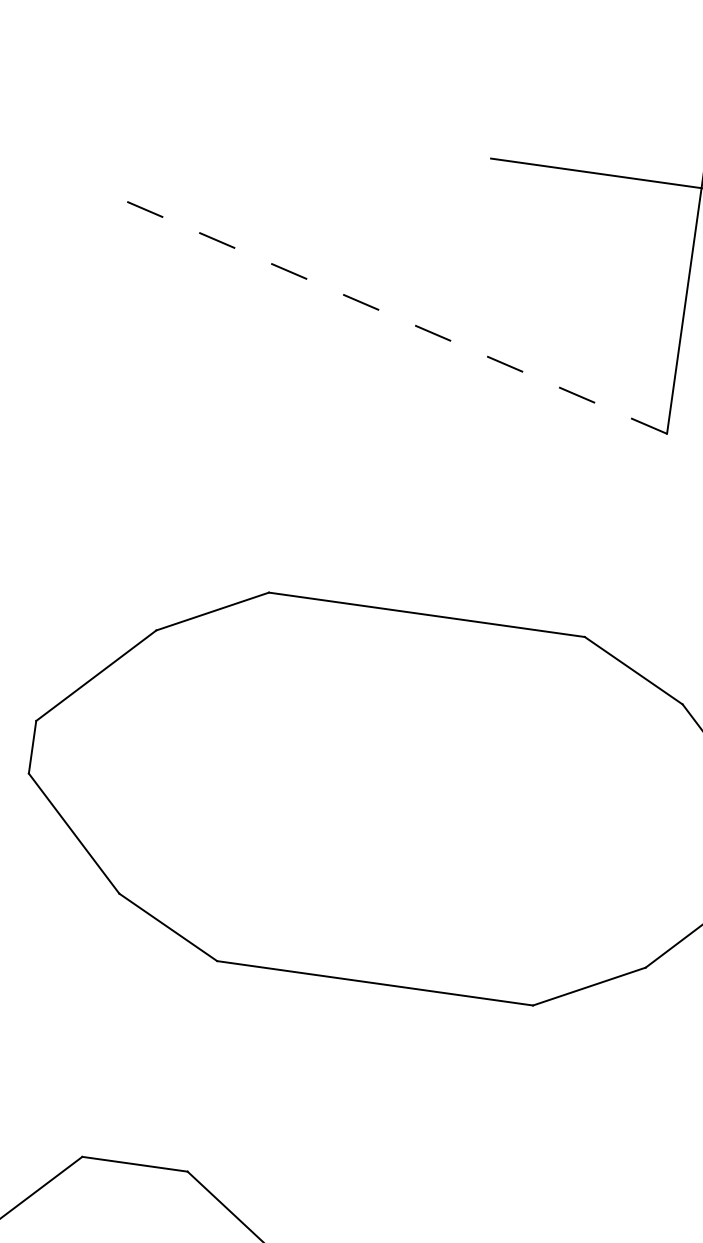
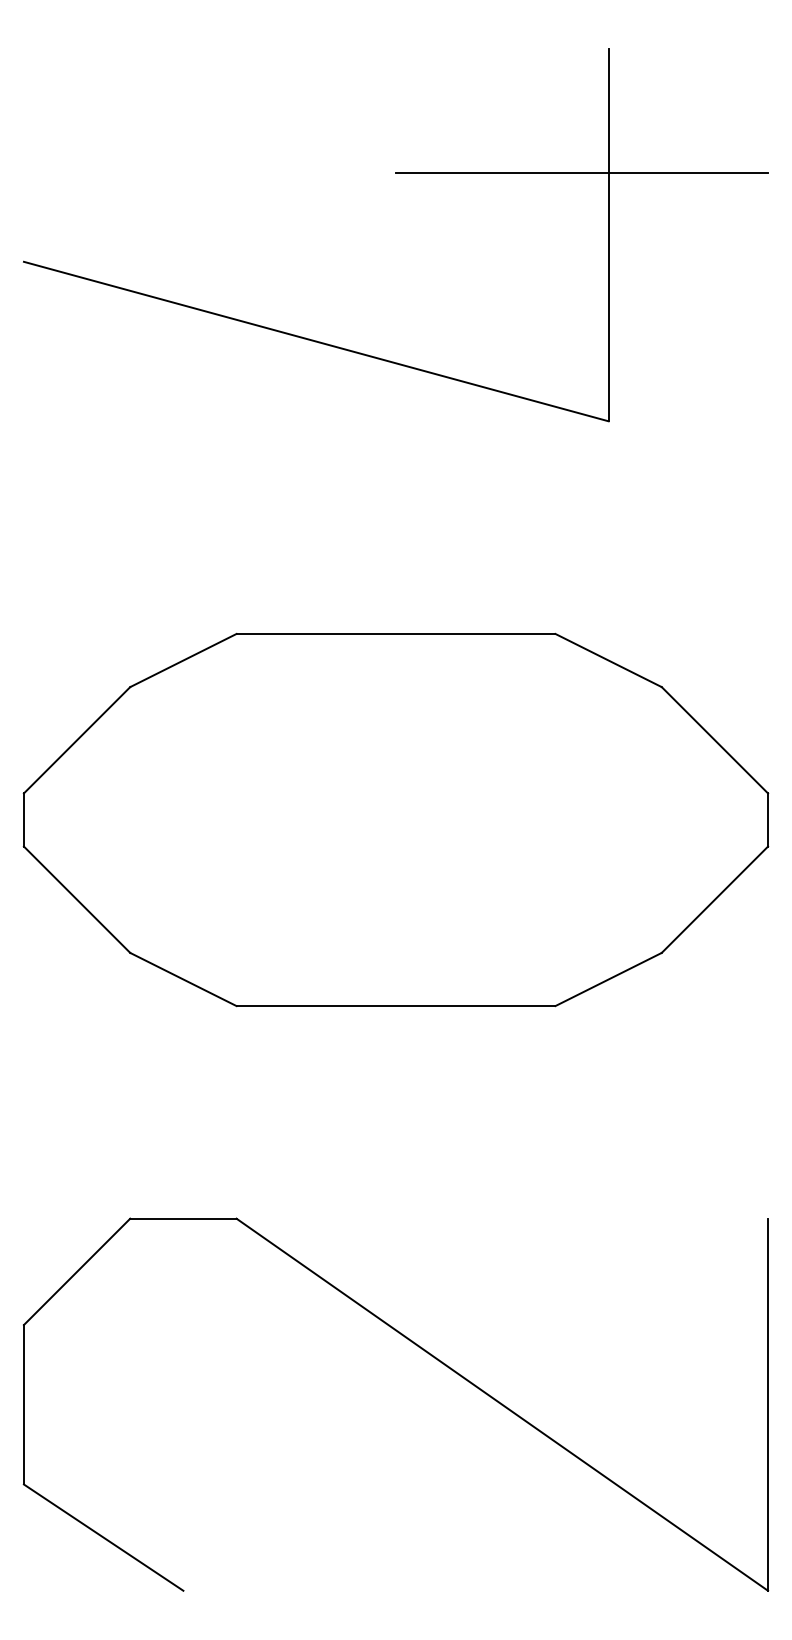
line: (387, 314) -> (315, 341), dashed -> solid

